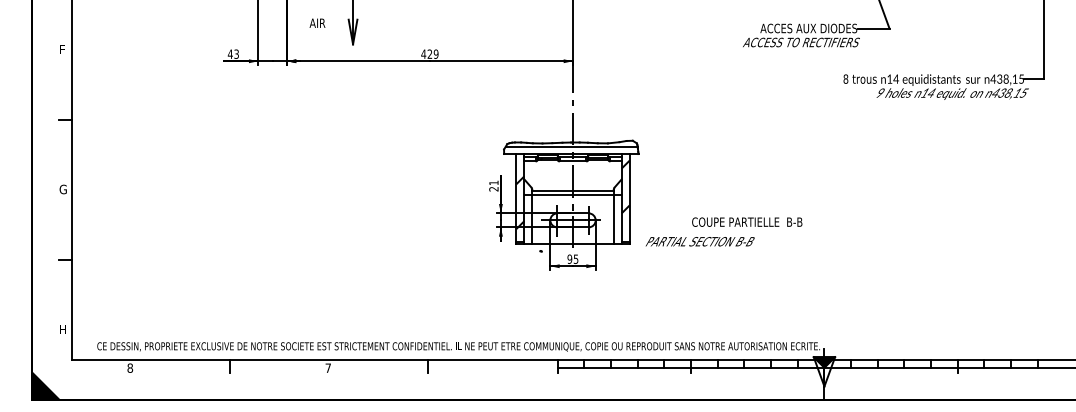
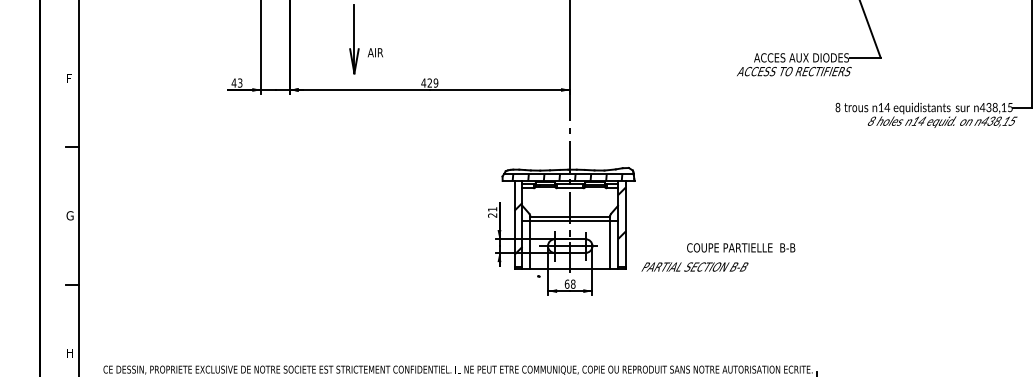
text: (317, 22) -> (375, 51), moved
text: (880, 93) -> (871, 121), 9 -> 8
hatch: (570, 150) -> (567, 177), added
text: (572, 258) -> (569, 283), 95 -> 68

